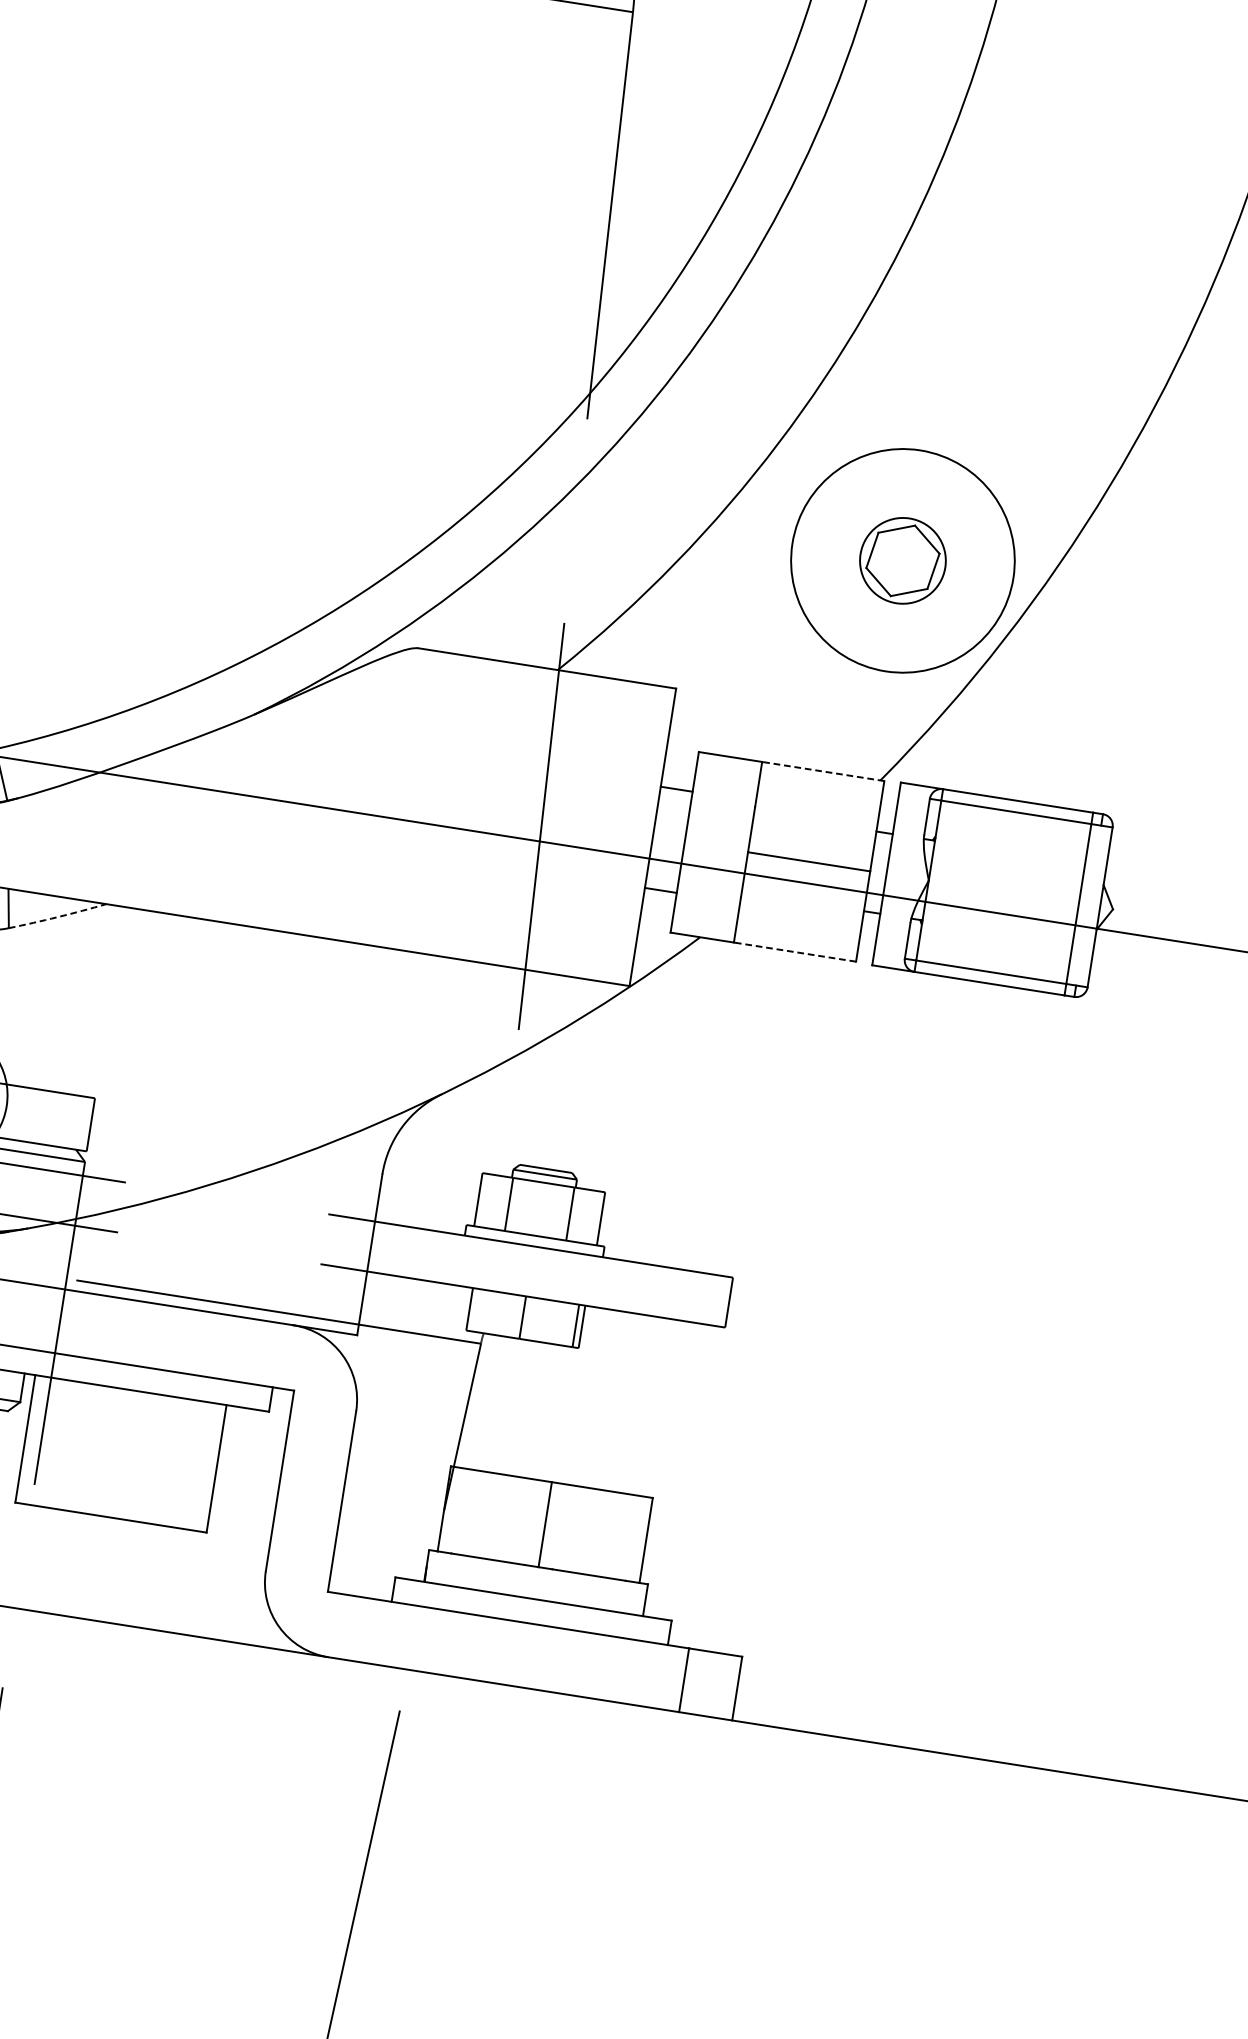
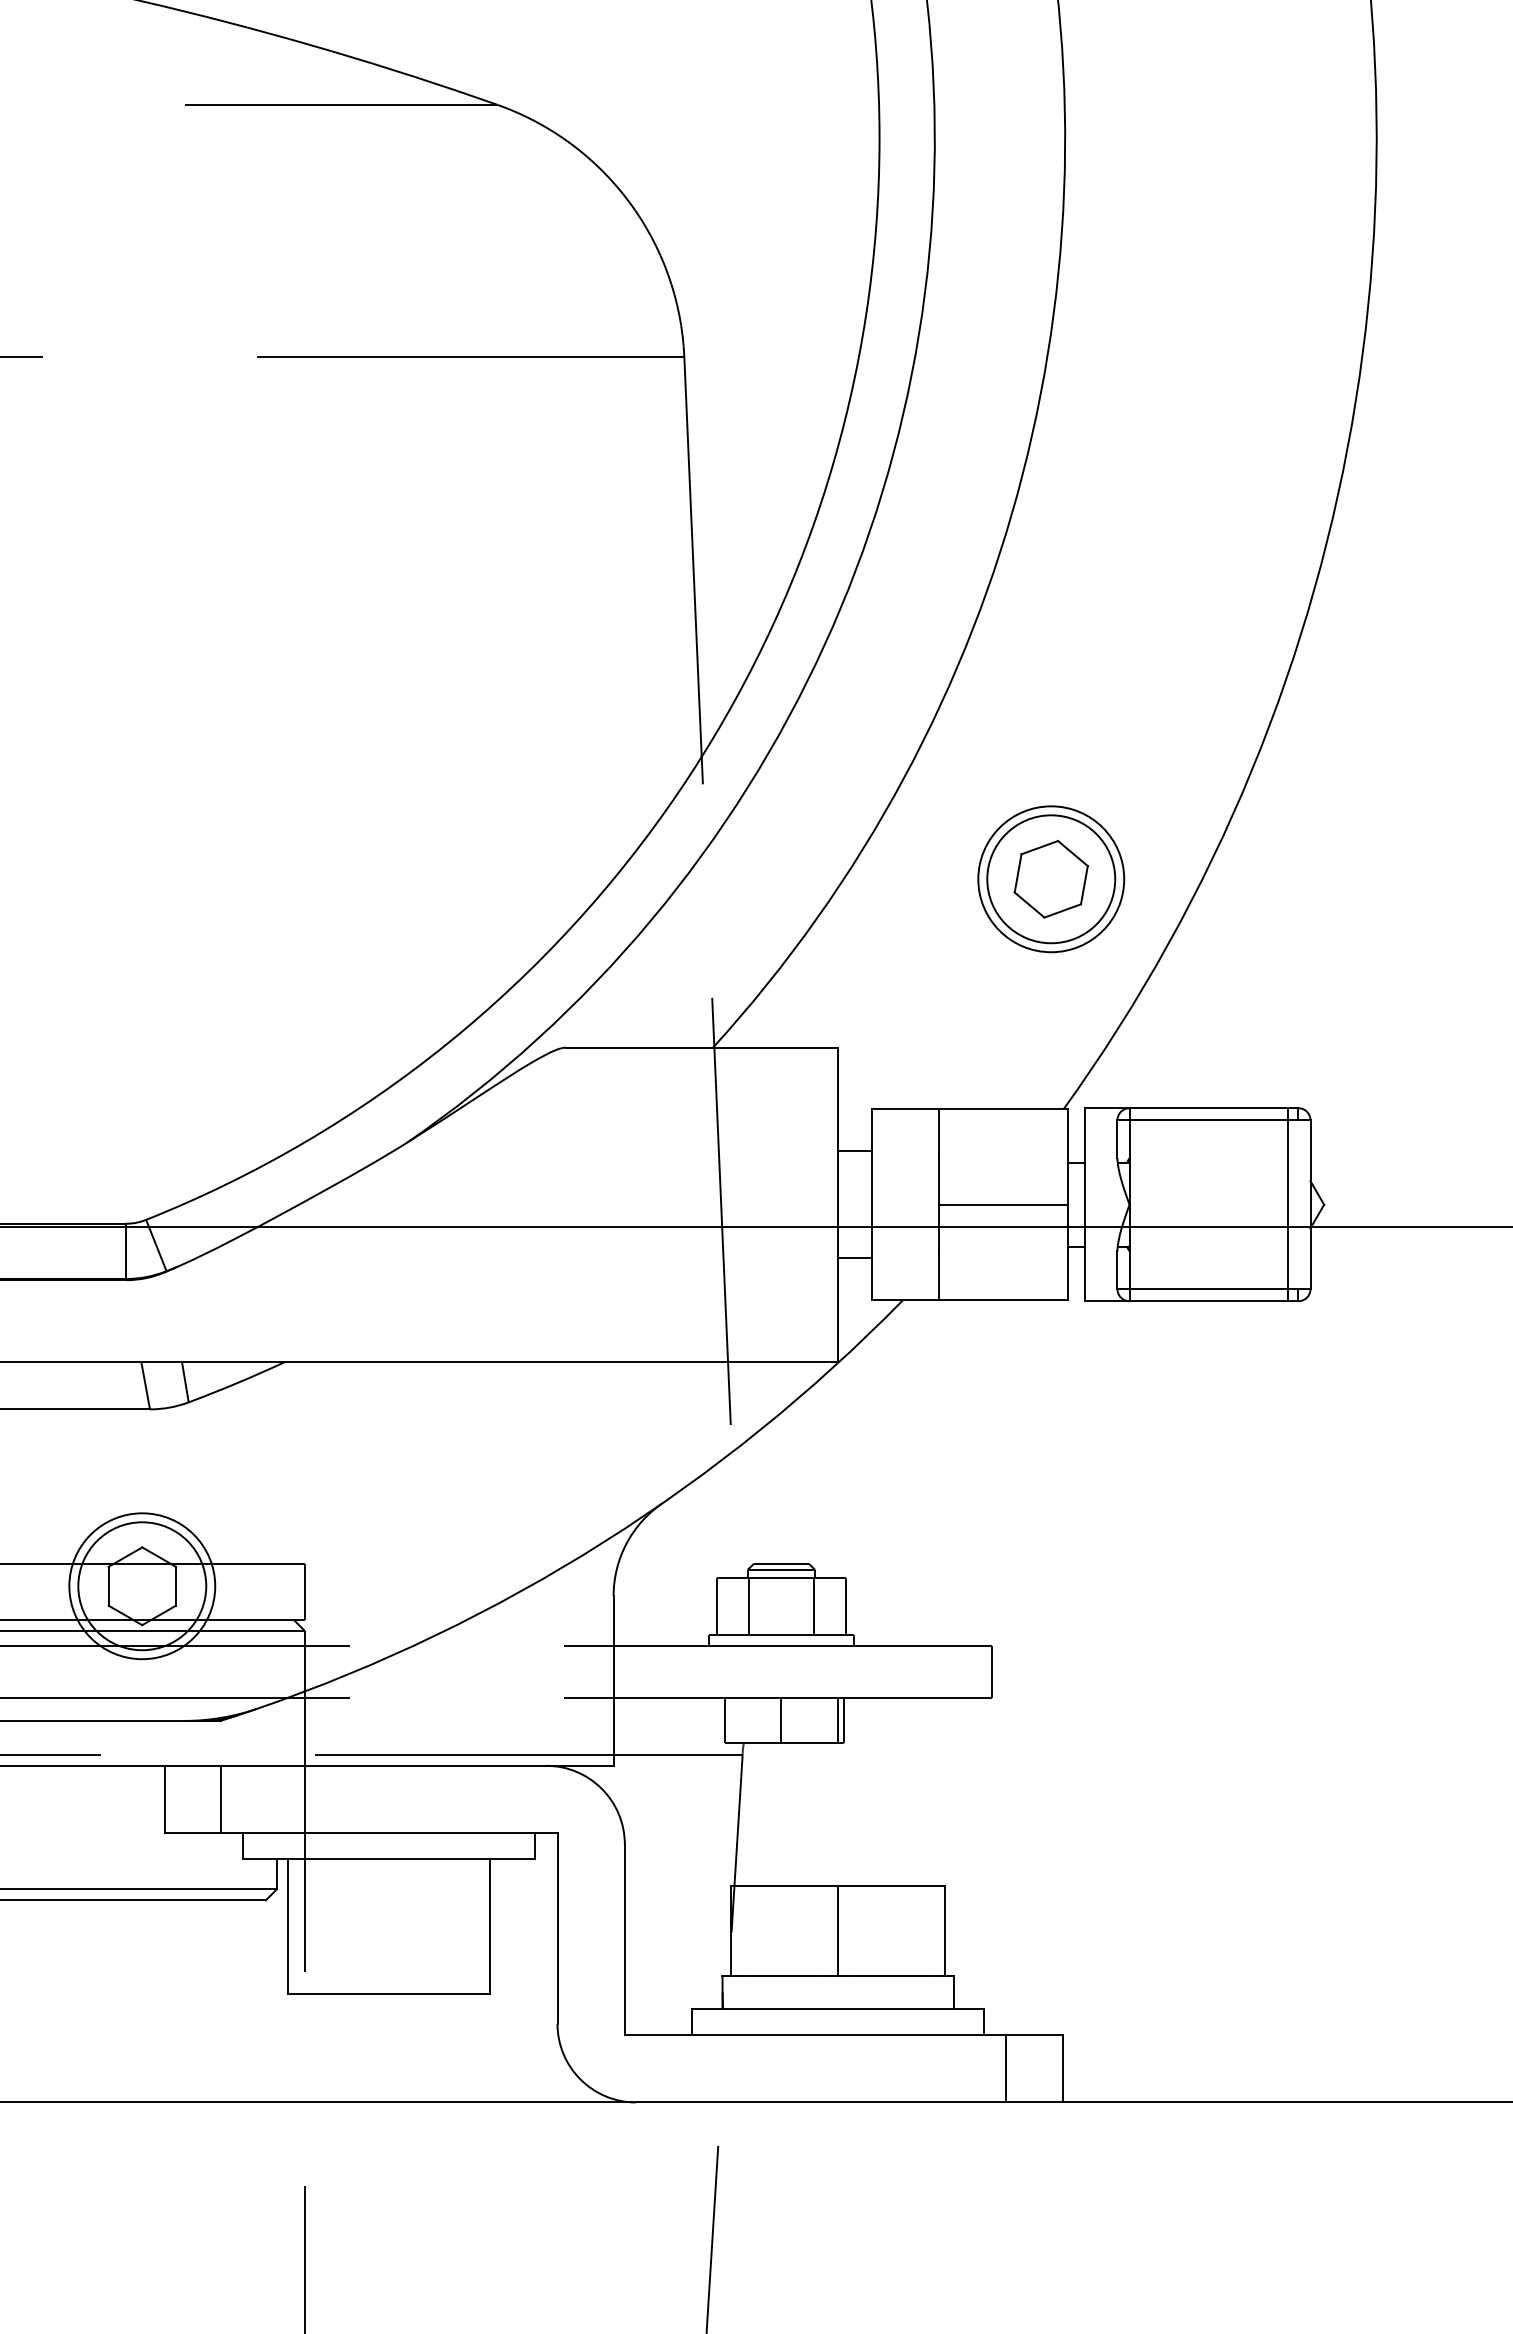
circle: (903, 561) -> (1051, 879), size x0.62
circle: (903, 561) -> (1051, 879), size x1.43
line: (823, 771) -> (1003, 1109), dashed -> solid
arc: (57, 917) -> (237, 1383), dashed -> solid
line: (795, 952) -> (1003, 1300), dashed -> solid

